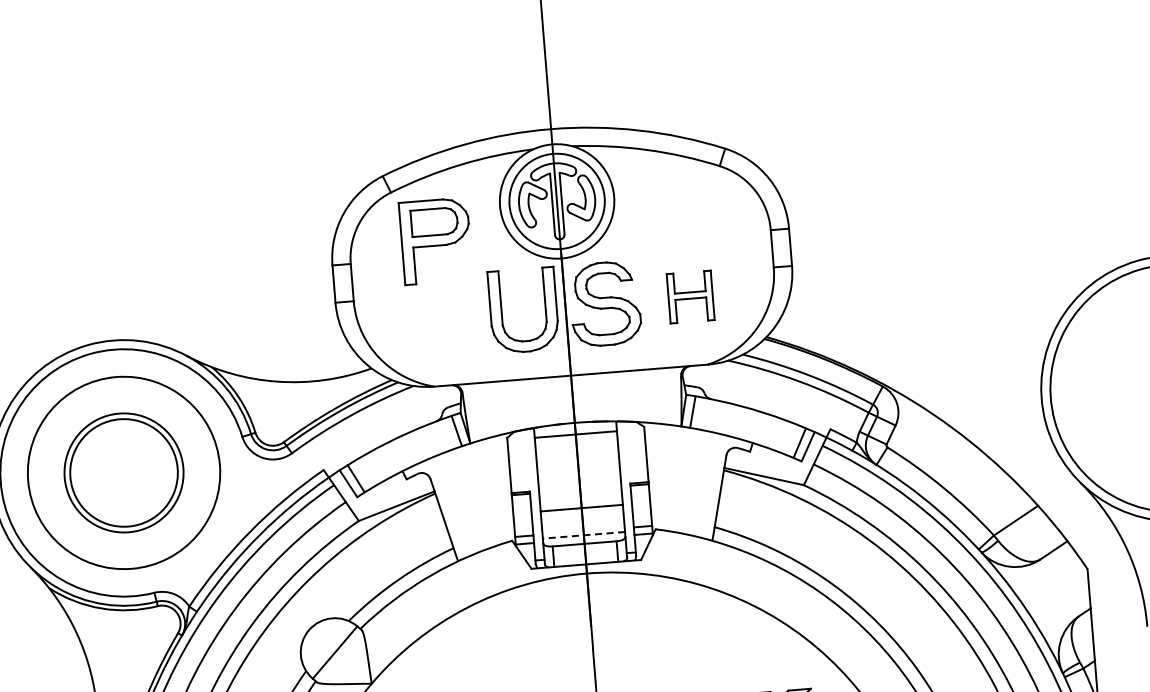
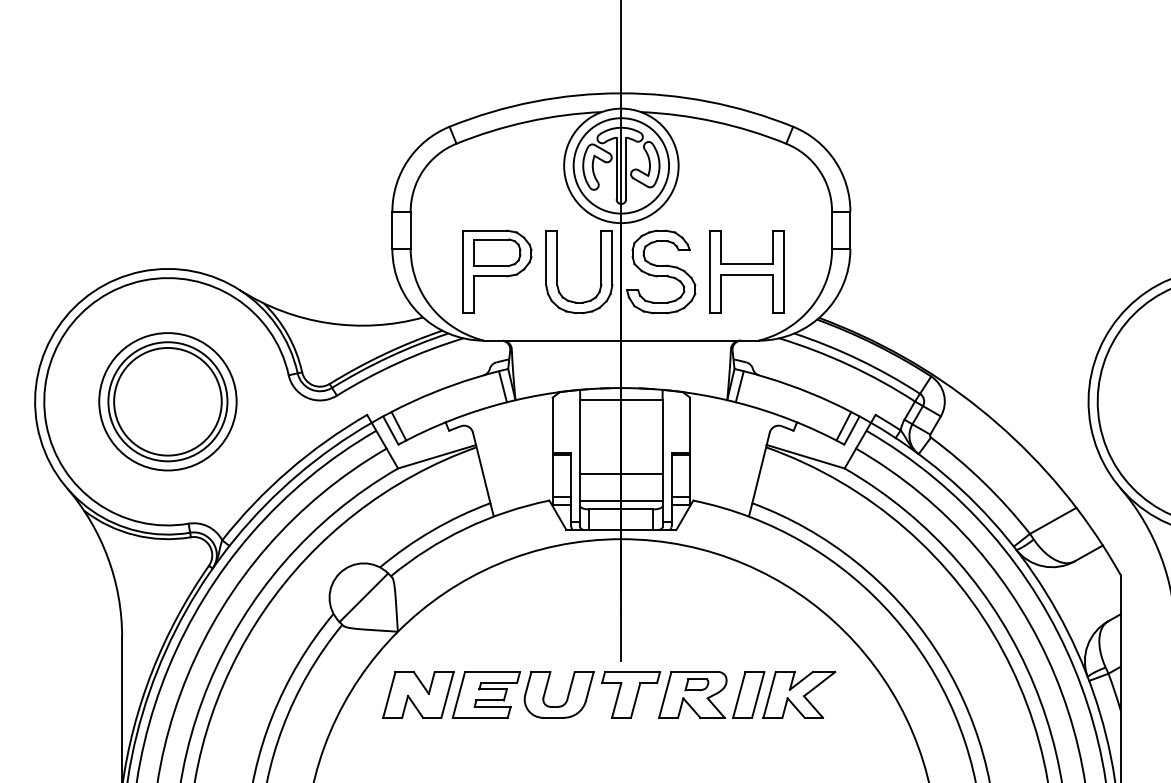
part: (436, 240) -> (497, 271), moved
part: (690, 296) -> (746, 271), size x1.67
circle: (123, 472) -> (167, 401), size x0.71
line: (583, 535) -> (620, 500), dashed -> solid

